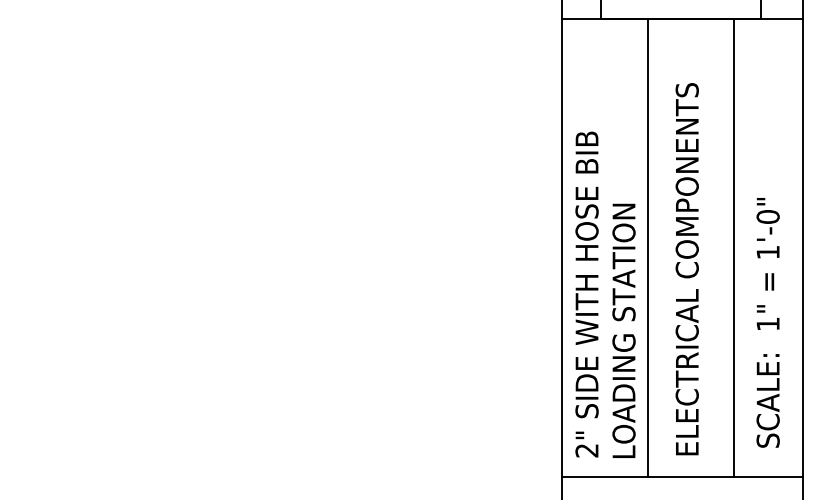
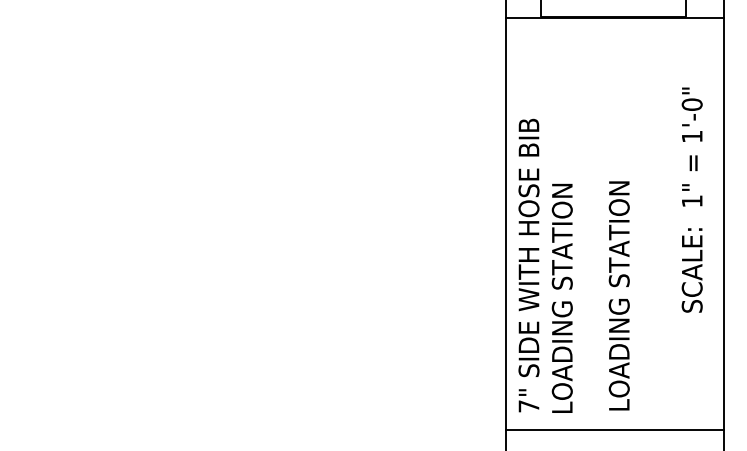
line: (648, 248) -> (584, 224), removed
line: (734, 248) -> (661, 224), removed
text: (686, 267) -> (618, 241), ELECTRICAL COMPONENTS -> LOADING STATION
text: (767, 322) -> (691, 199), moved
text: (586, 450) -> (528, 406), 2" -> 7"

